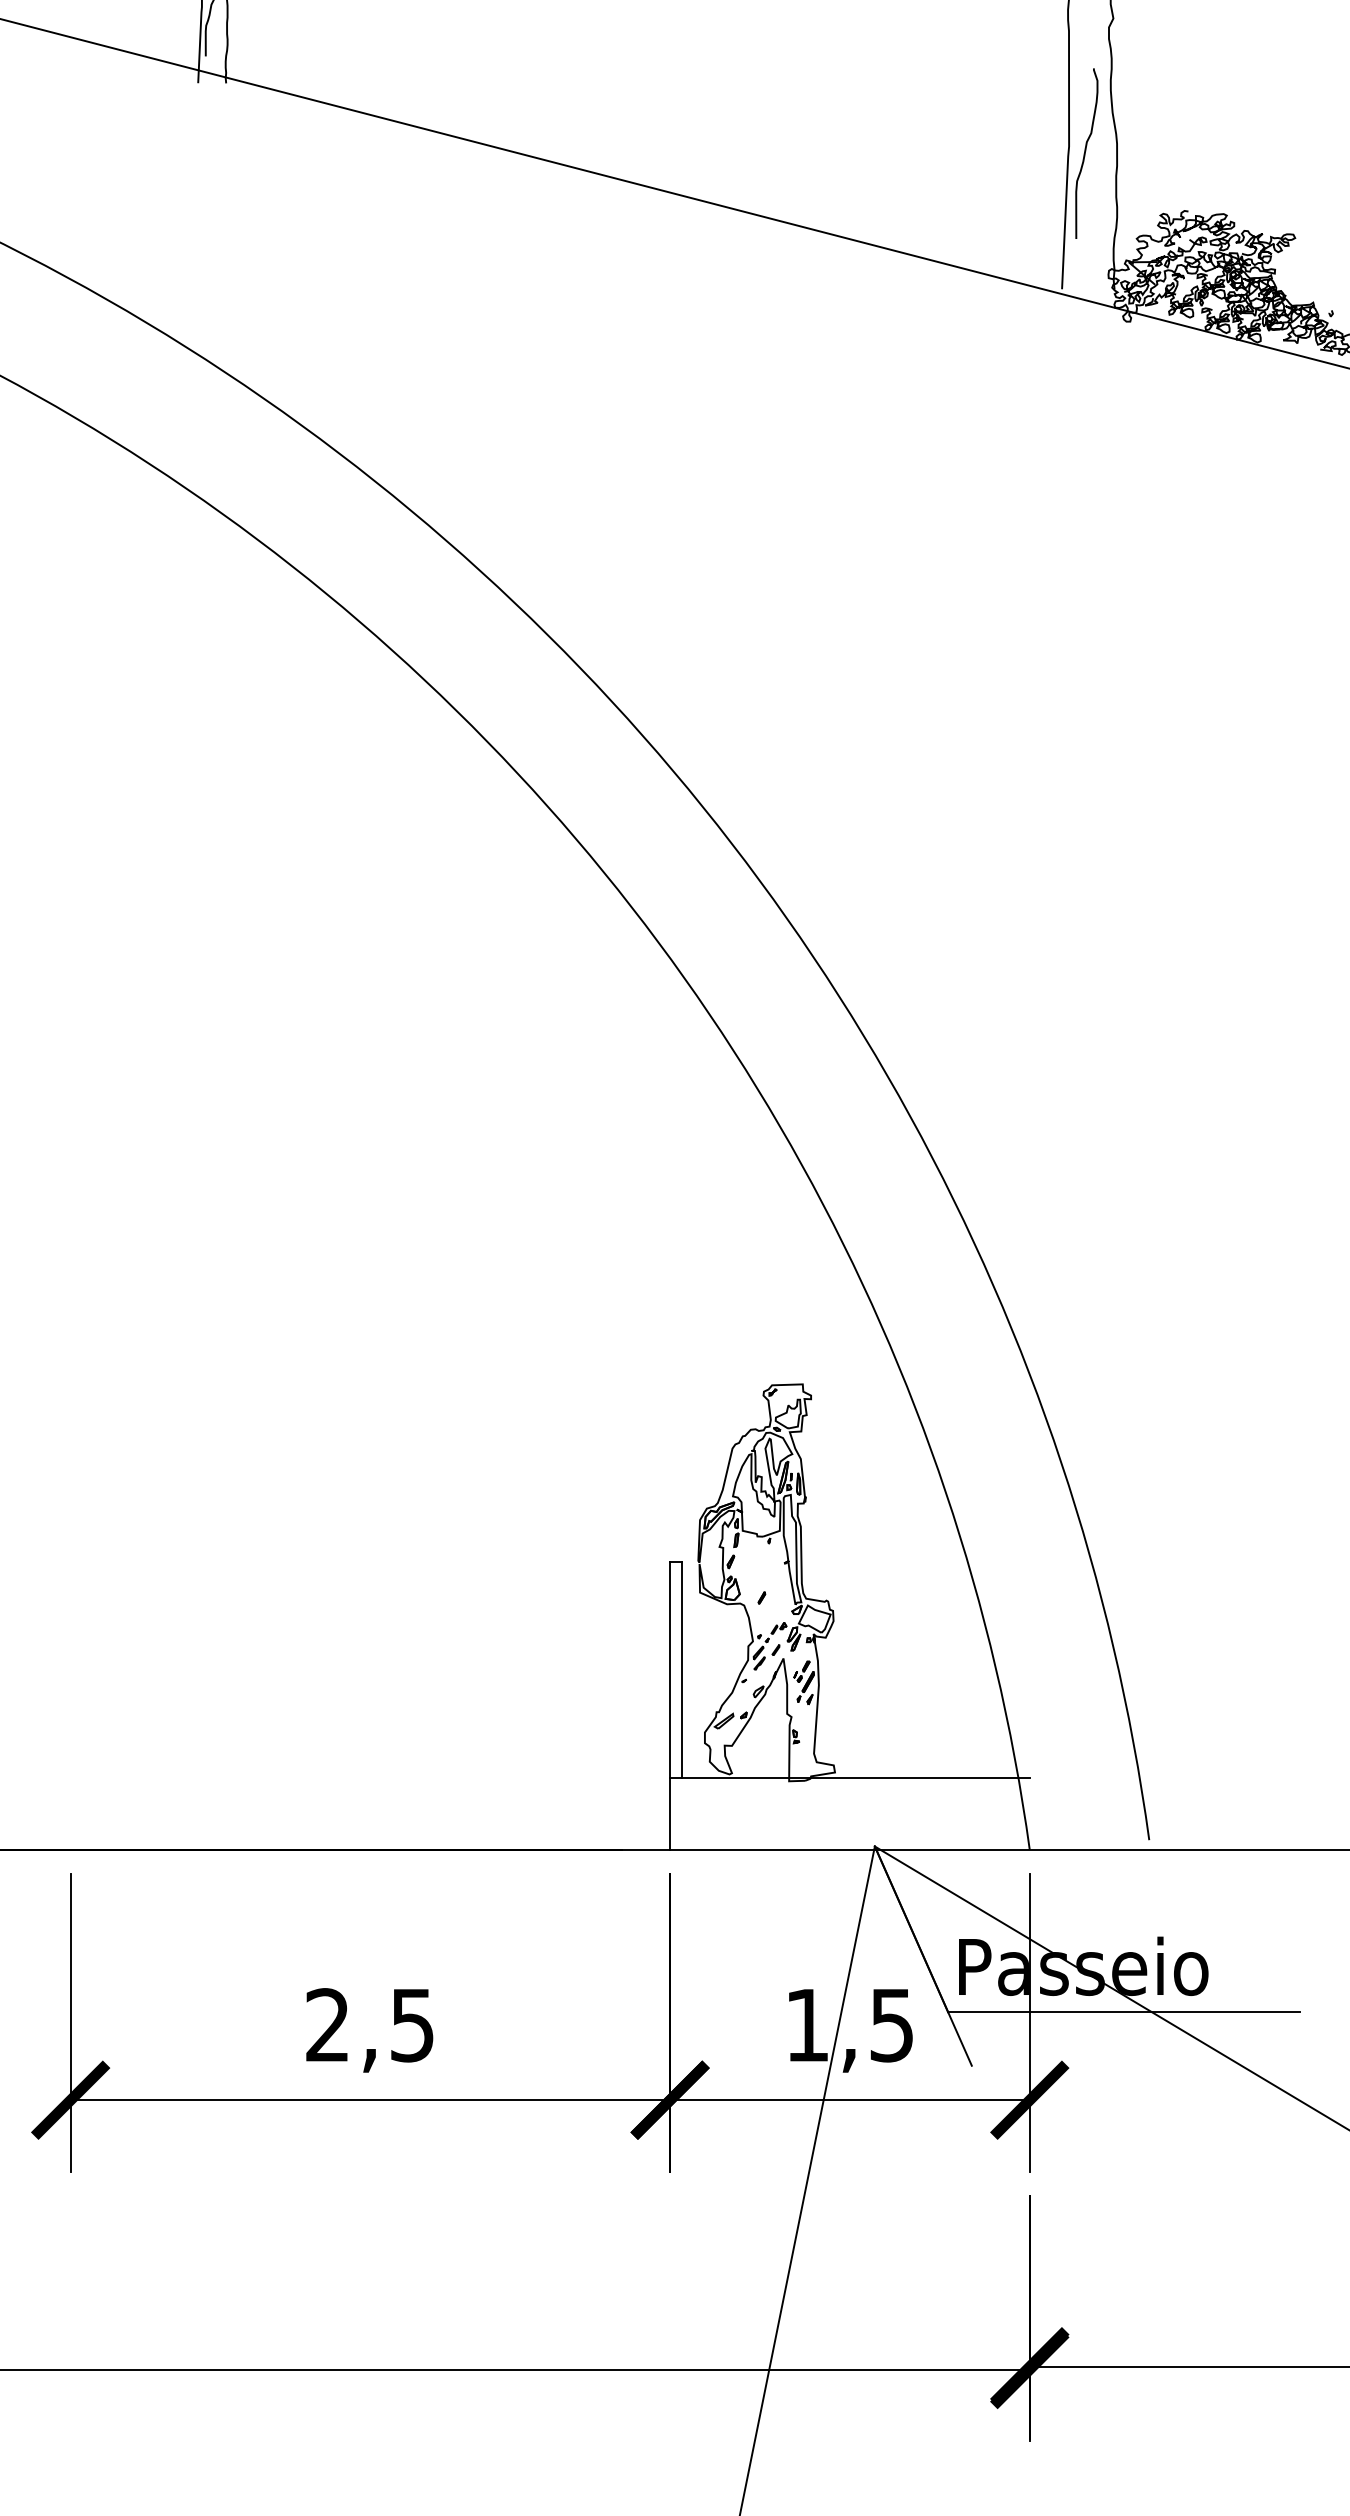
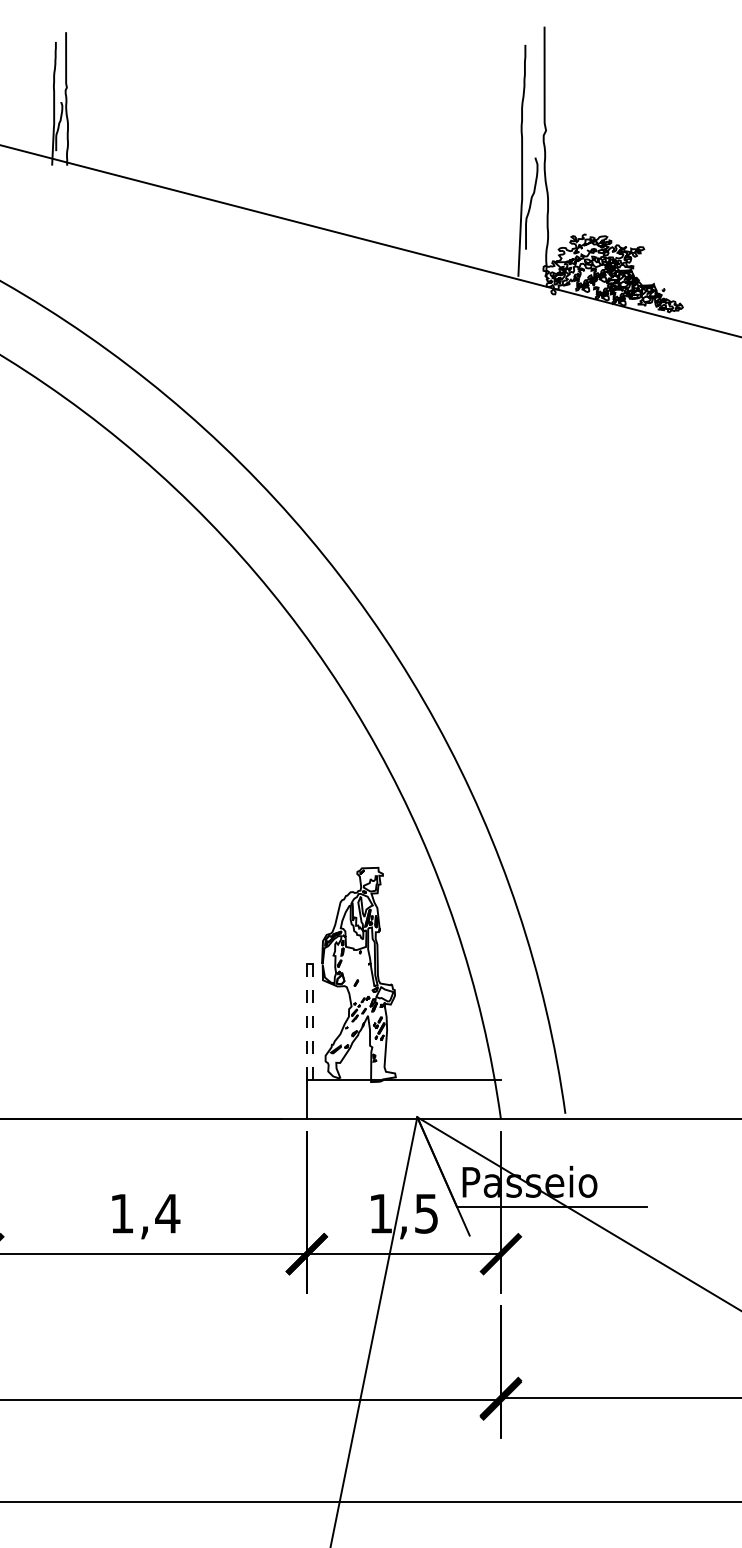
line: (669, 1669) -> (306, 1021), solid -> dashed
line: (682, 1670) -> (313, 1022), solid -> dashed
text: (371, 2024) -> (145, 1213), 2,5 -> 1,4

